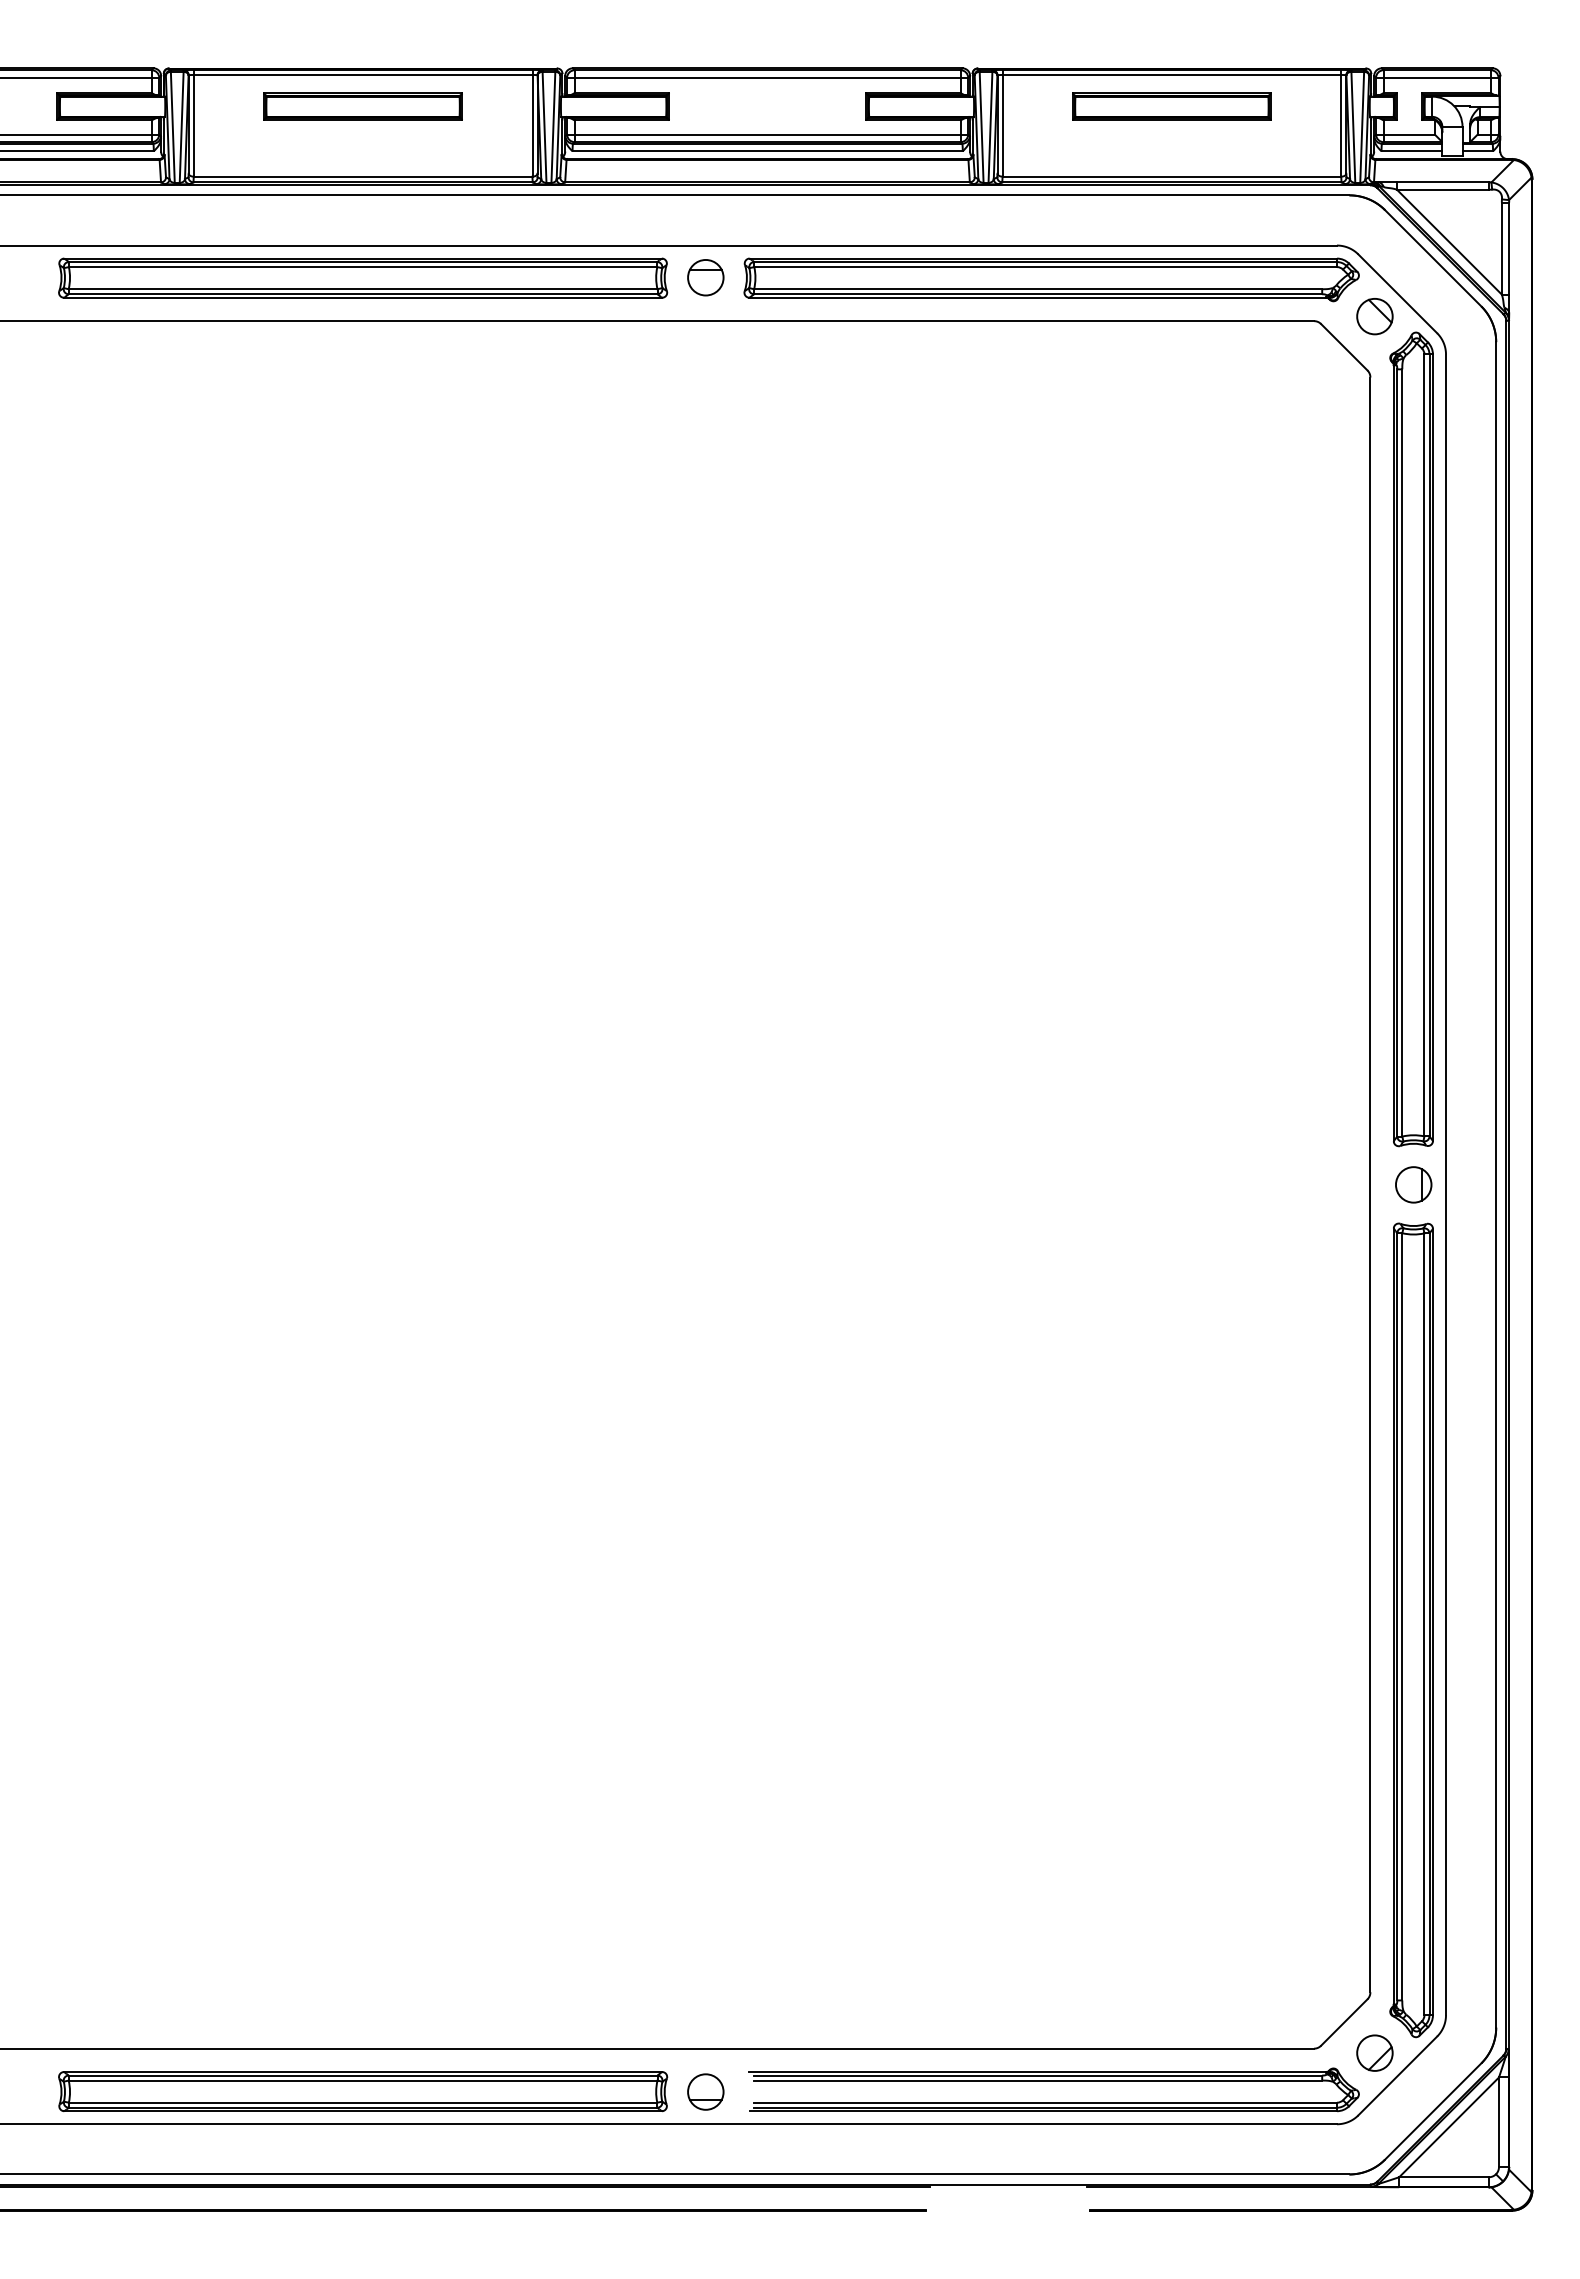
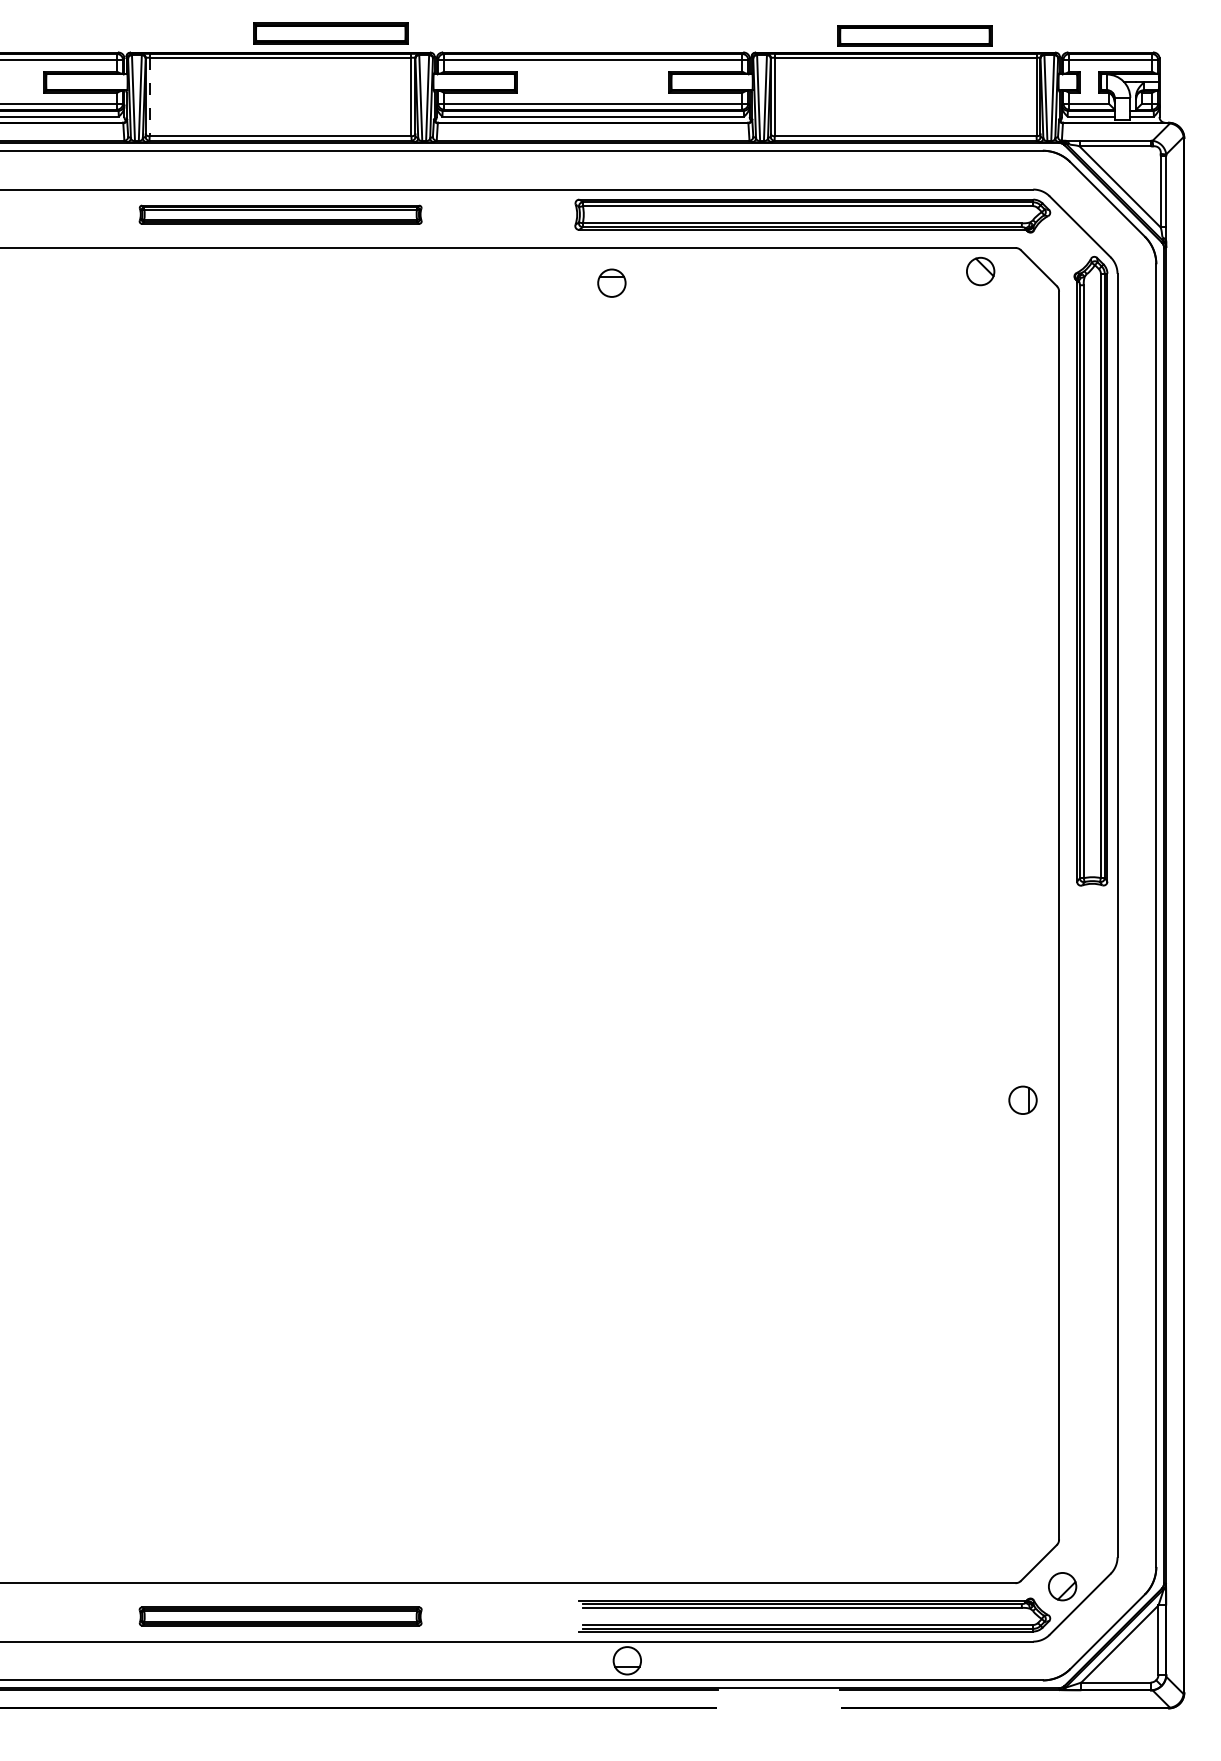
part: (362, 106) -> (330, 33), moved
part: (1171, 106) -> (914, 35), moved
line: (193, 125) -> (149, 96), solid -> dashed
part: (363, 277) -> (280, 214), size x0.6
part: (705, 277) -> (611, 283), moved
part: (1374, 316) -> (980, 271), moved
part: (1413, 1184) -> (1022, 1100), moved
part: (1411, 1630) -> (1090, 1259), removed
part: (363, 2091) -> (280, 1616), size x0.6
part: (705, 2091) -> (627, 1660), moved

